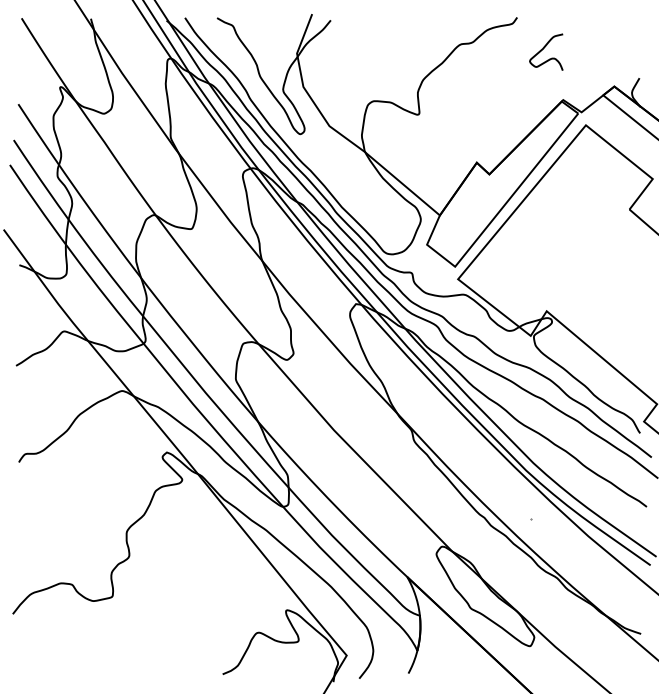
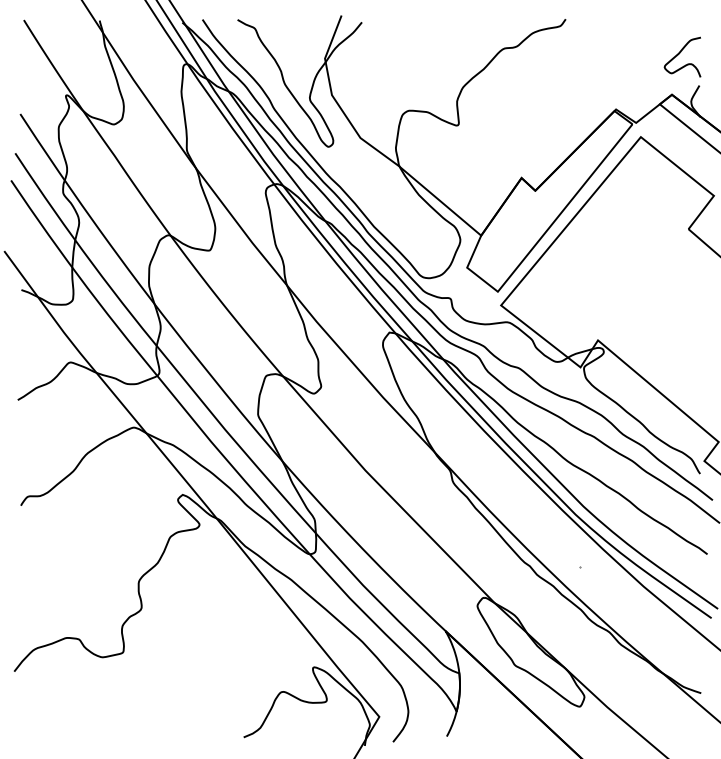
curve: (544, 48) -> (680, 53), moved

